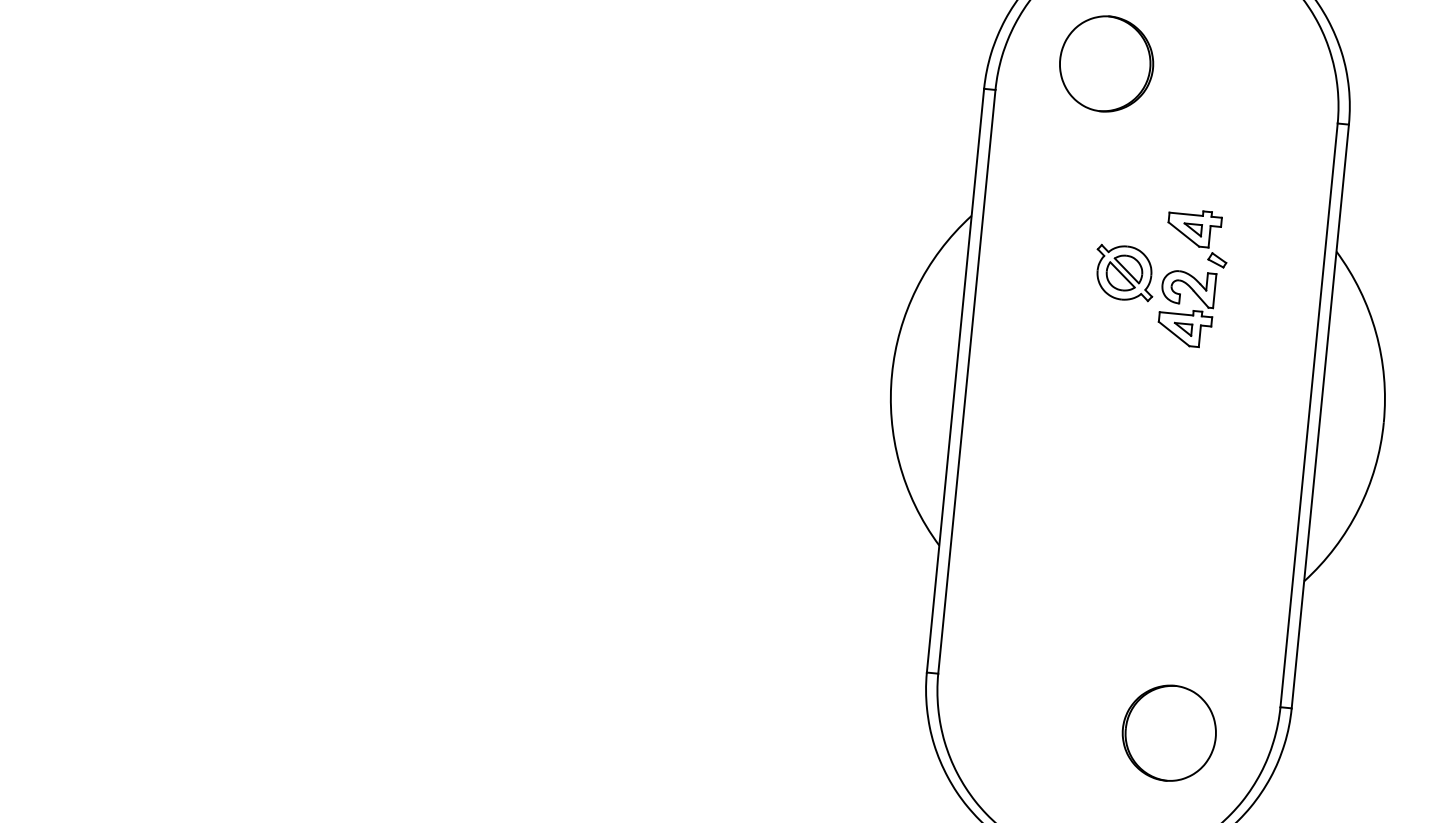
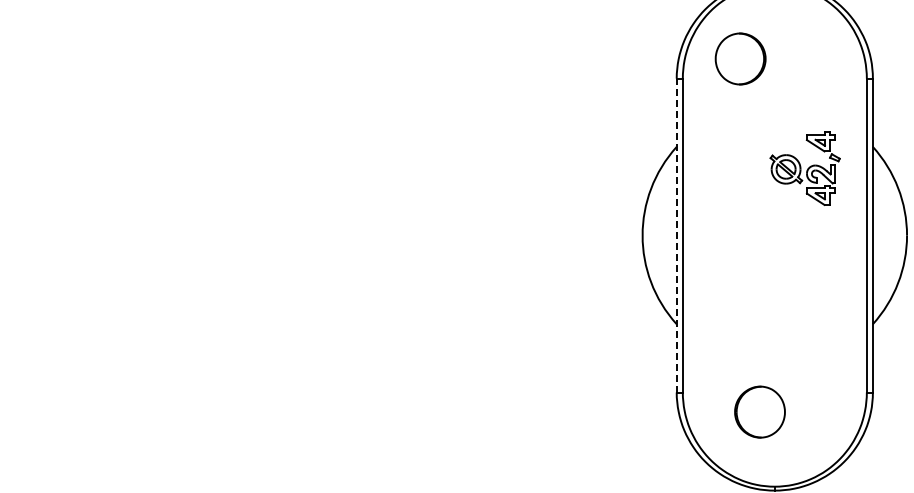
part: (1158, 274) -> (804, 168), moved
line: (955, 380) -> (676, 235), solid -> dashed
part: (1168, 731) -> (759, 411), moved

